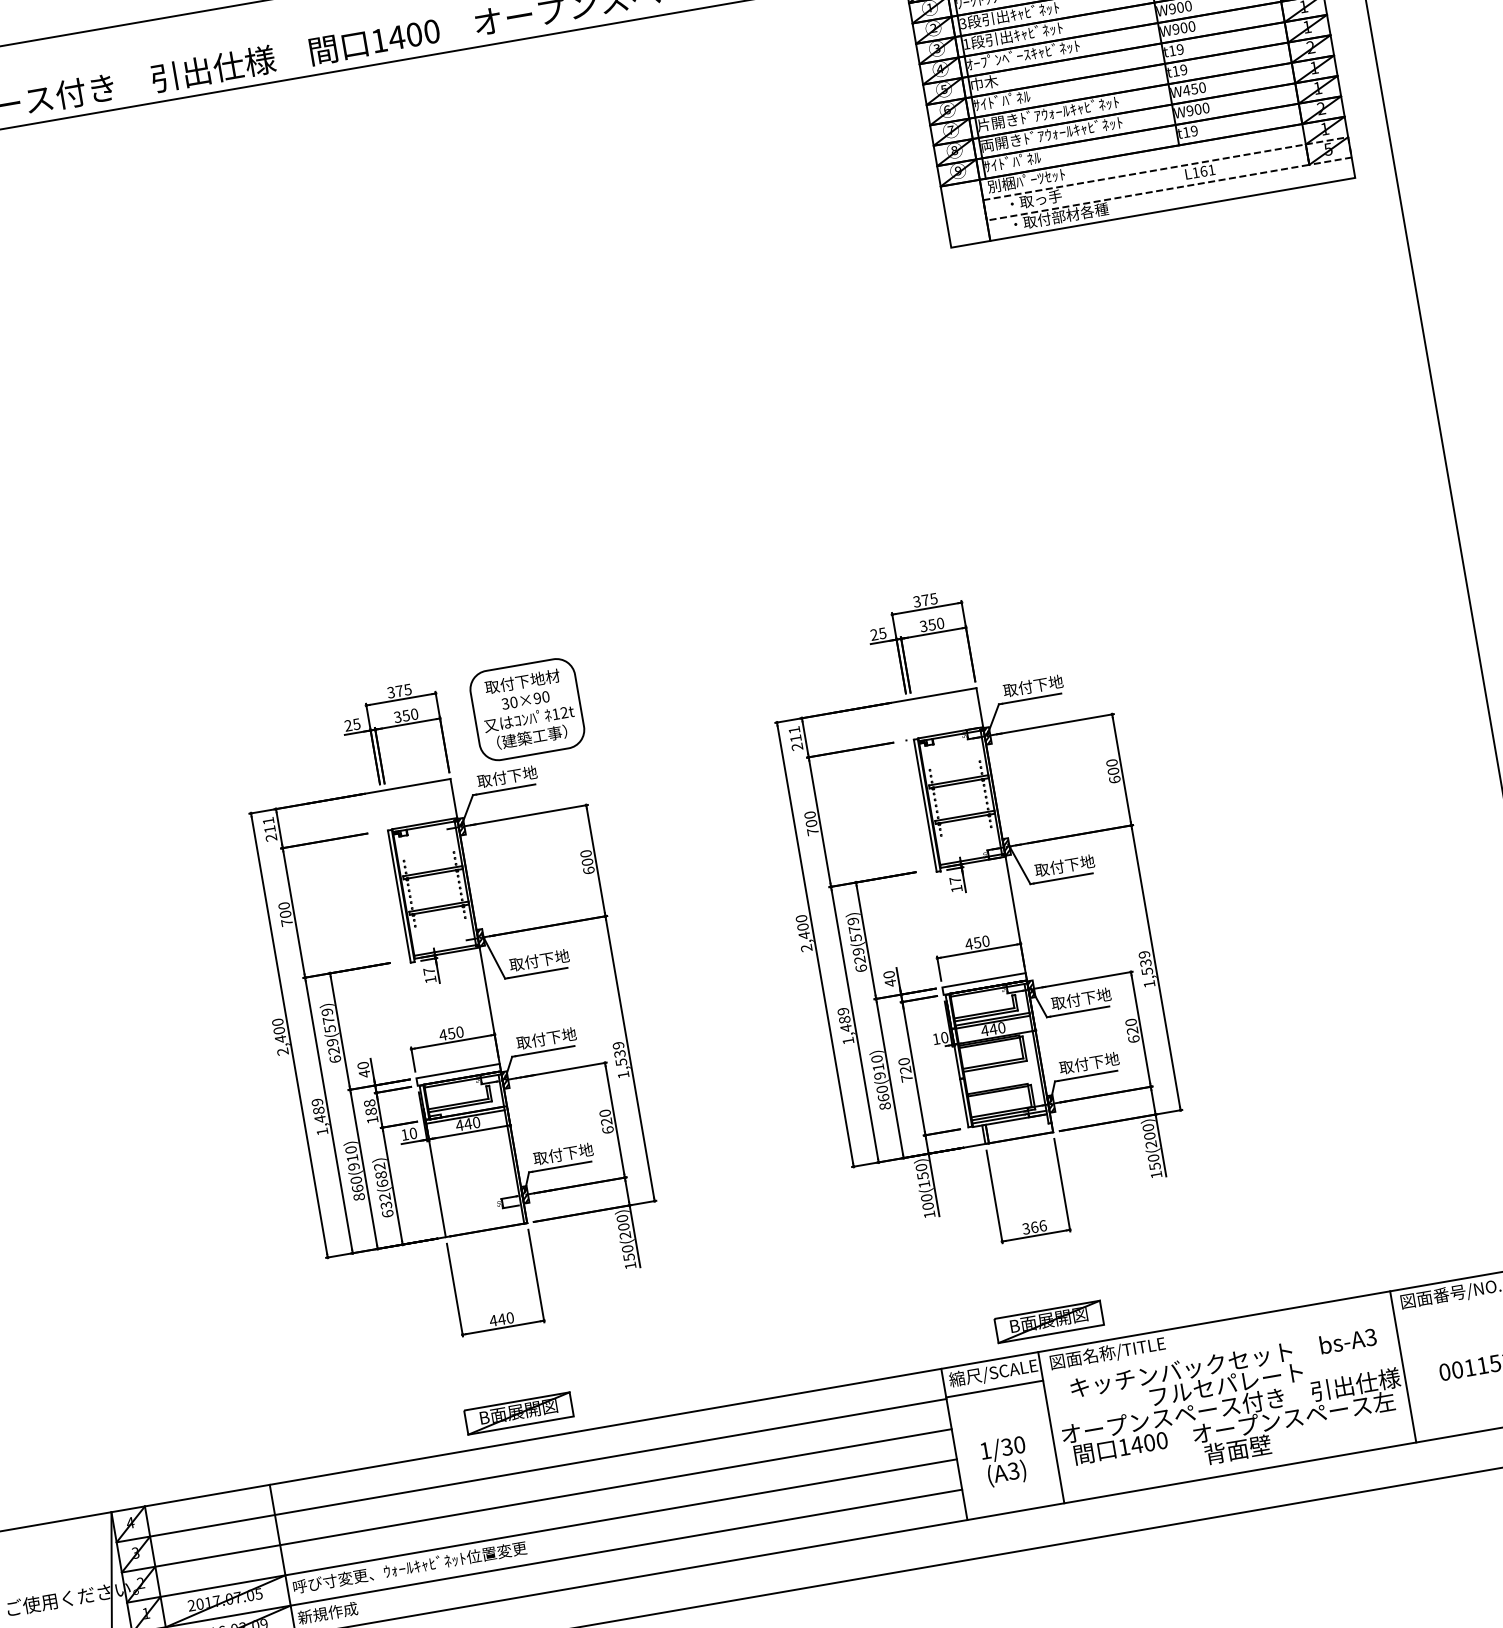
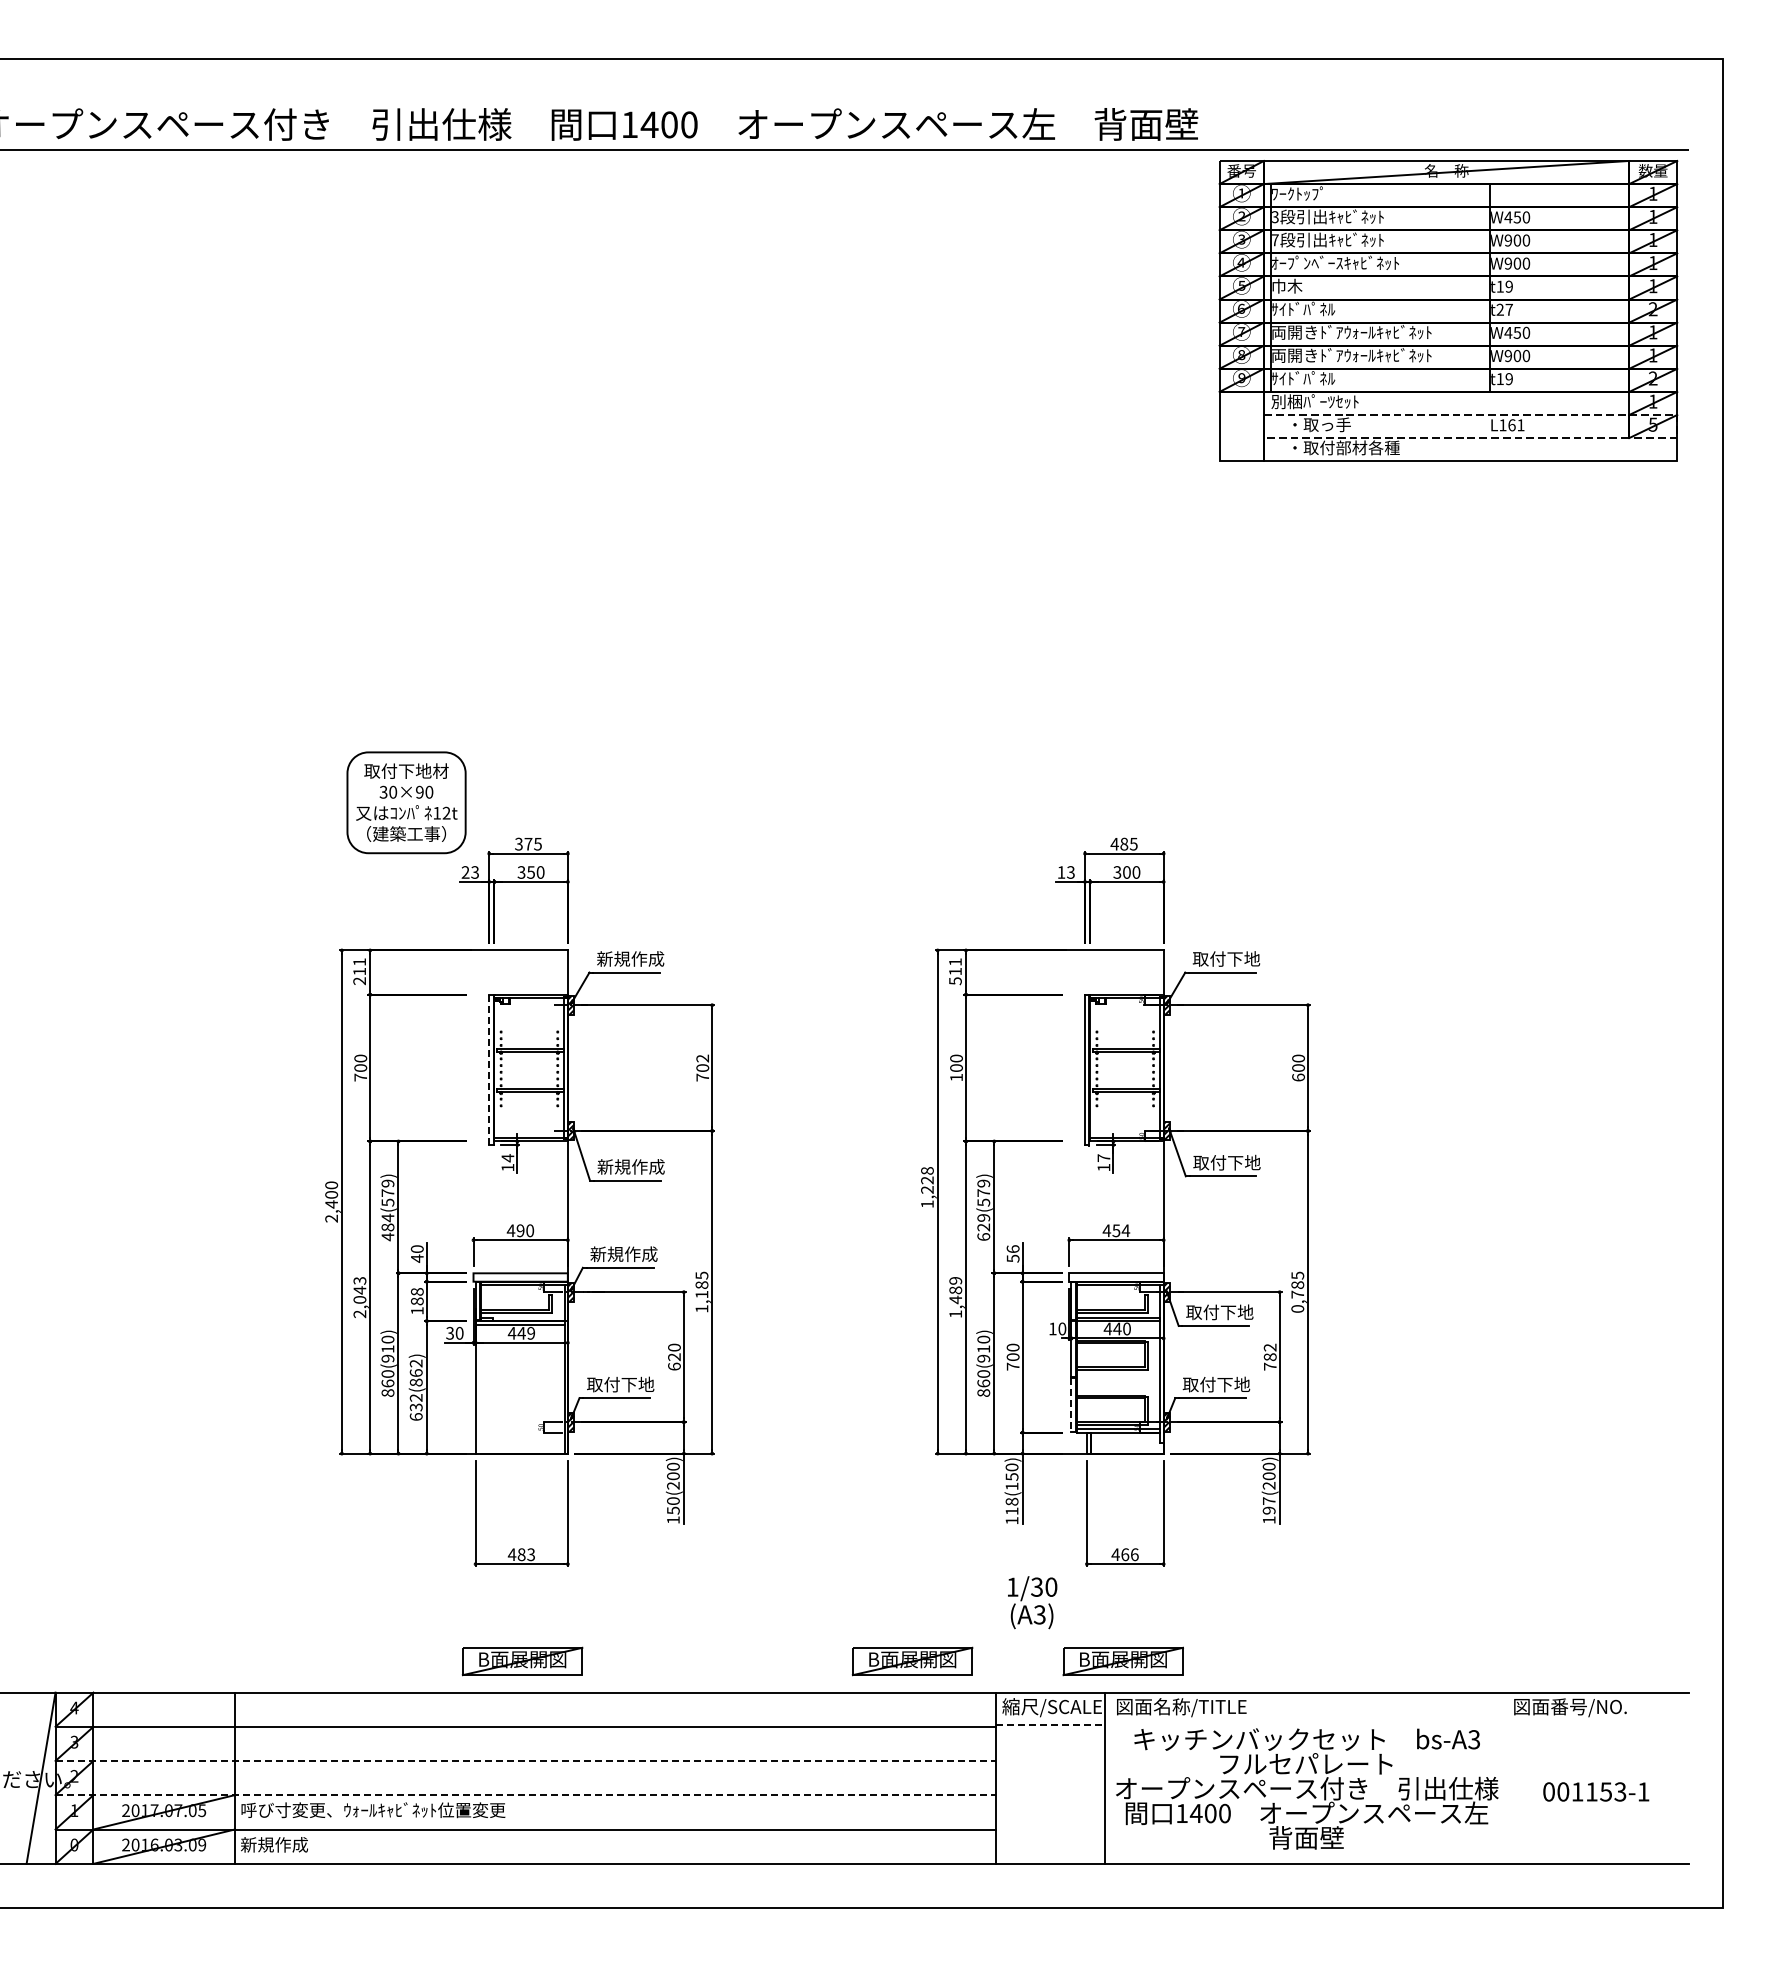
text: (966, 44) -> (1275, 240), 1 -> 7
text: (1179, 70) -> (1504, 309), t19 -> t27
text: (983, 125) -> (1278, 332), 片開きﾄﾞｱｳｫｰﾙｷｬﾋﾞﾈｯﾄ -> 両開きﾄﾞｱｳｫｰﾙｷｬﾋﾞﾈｯﾄ
text: (921, 600) -> (1119, 843), 375 -> 485
text: (931, 624) -> (1126, 872), 350 -> 300
text: (877, 634) -> (1065, 872), 25 -> 13
part: (527, 709) -> (406, 802), moved
text: (356, 724) -> (474, 872), 25 -> 23
text: (797, 747) -> (955, 981), 211 -> 511
text: (507, 776) -> (630, 958), 取付下地 -> 新規作成
text: (812, 831) -> (956, 1077), 700 -> 100
text: (587, 861) -> (702, 1067), 600 -> 702
line: (399, 896) -> (489, 1070), solid -> dashed
text: (804, 933) -> (927, 1187), 2,400 -> 1,228
text: (985, 941) -> (1125, 1230), 450 -> 454
text: (538, 960) -> (630, 1166), 取付下地 -> 新規作成
text: (1146, 968) -> (1297, 1291), 1,539 -> 0,785
text: (428, 971) -> (507, 1158), 17 -> 14
text: (889, 978) -> (1012, 1253), 40 -> 56
text: (1131, 1030) -> (1269, 1356), 620 -> 782
text: (451, 1033) -> (520, 1230), 450 -> 490
text: (546, 1038) -> (623, 1254), 取付下地 -> 新規作成
text: (333, 1051) -> (387, 1227), 629(579) -> 484(579)
text: (619, 1053) -> (701, 1284), 1,539 -> 1,185
text: (905, 1070) -> (1012, 1357), 720 -> 700
line: (964, 1103) -> (1071, 1405), solid -> dashed
text: (319, 1117) -> (359, 1297), 1,489 -> 2,043
text: (476, 1122) -> (531, 1333), 440 -> 449
text: (404, 1134) -> (449, 1332), 10 -> 30
text: (1153, 1162) -> (1268, 1505), 150(200) -> 197(200)
text: (381, 1179) -> (415, 1377), 632(682) -> 632(862)
text: (926, 1202) -> (1011, 1506), 100(150) -> 118(150)
text: (1026, 1228) -> (1115, 1554), 366 -> 466
text: (506, 1318) -> (526, 1554), 440 -> 483
part: (863, 1354) -> (912, 1661), added
line: (1403, 1366) -> (1504, 1777), removed
line: (994, 1388) -> (1050, 1724), solid -> dashed
text: (1005, 1461) -> (1032, 1602), moved
line: (537, 1500) -> (526, 1760), solid -> dashed
line: (542, 1531) -> (526, 1795), solid -> dashed

